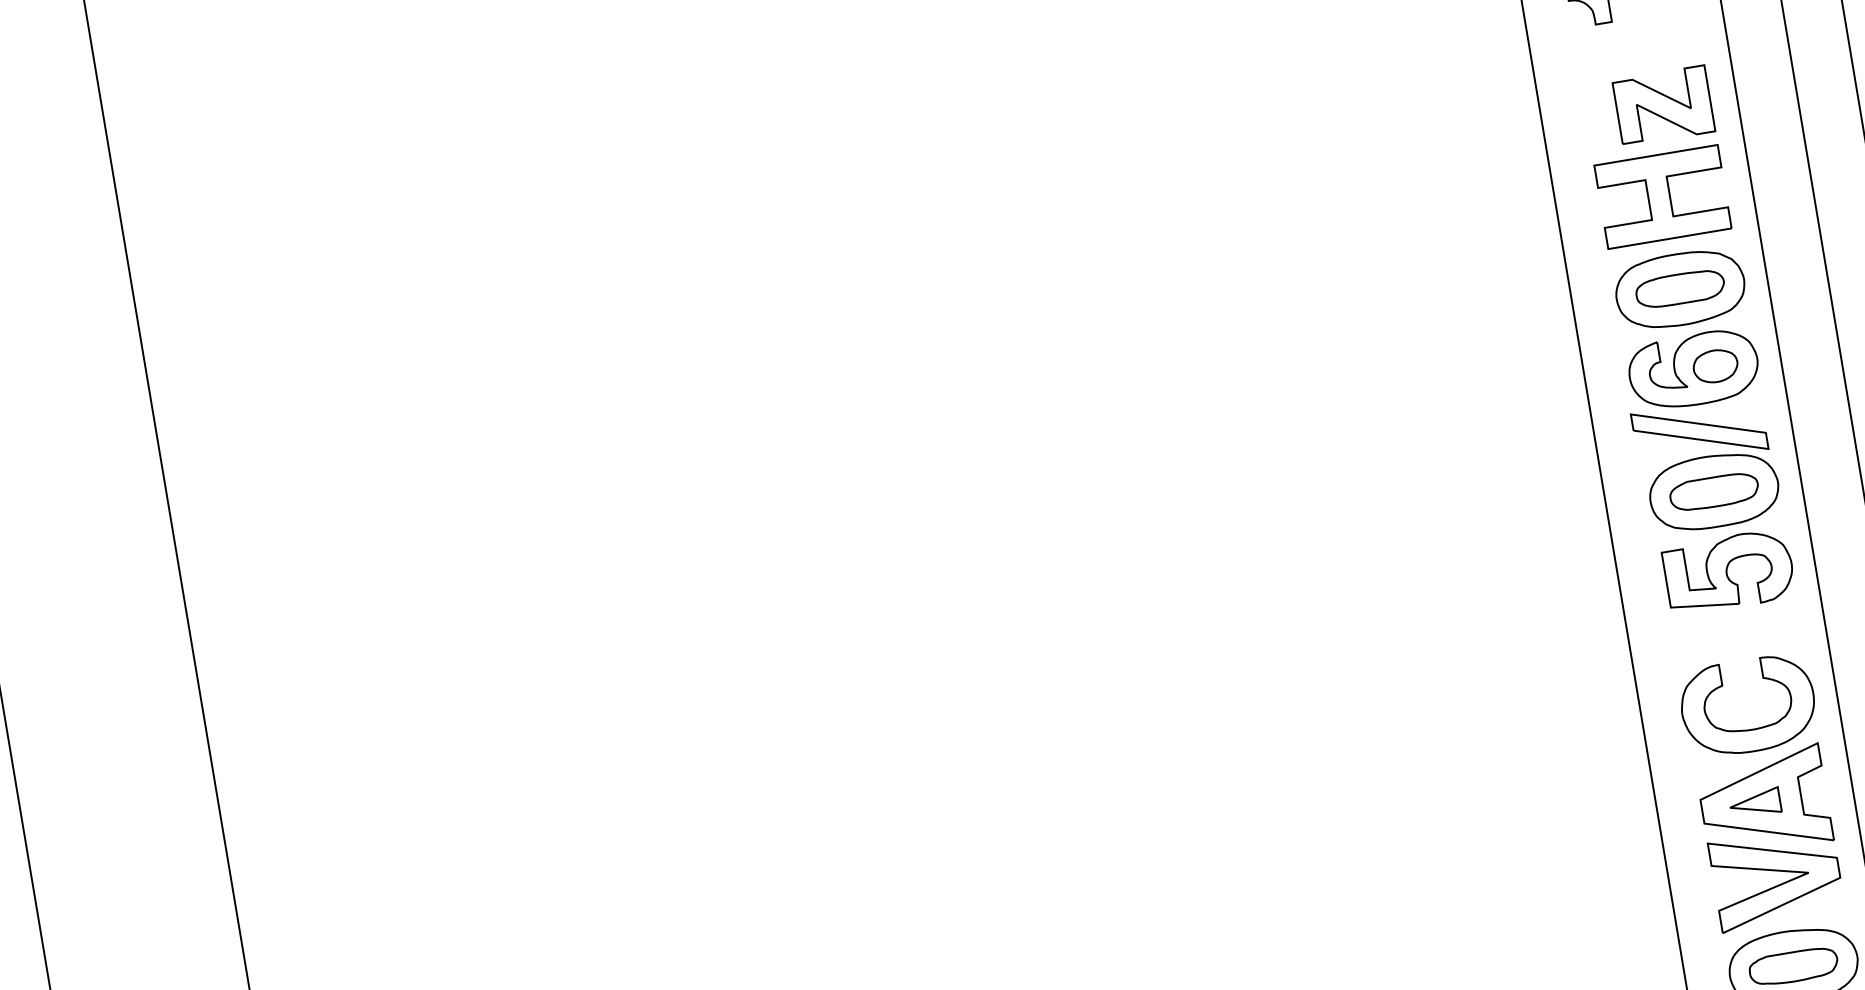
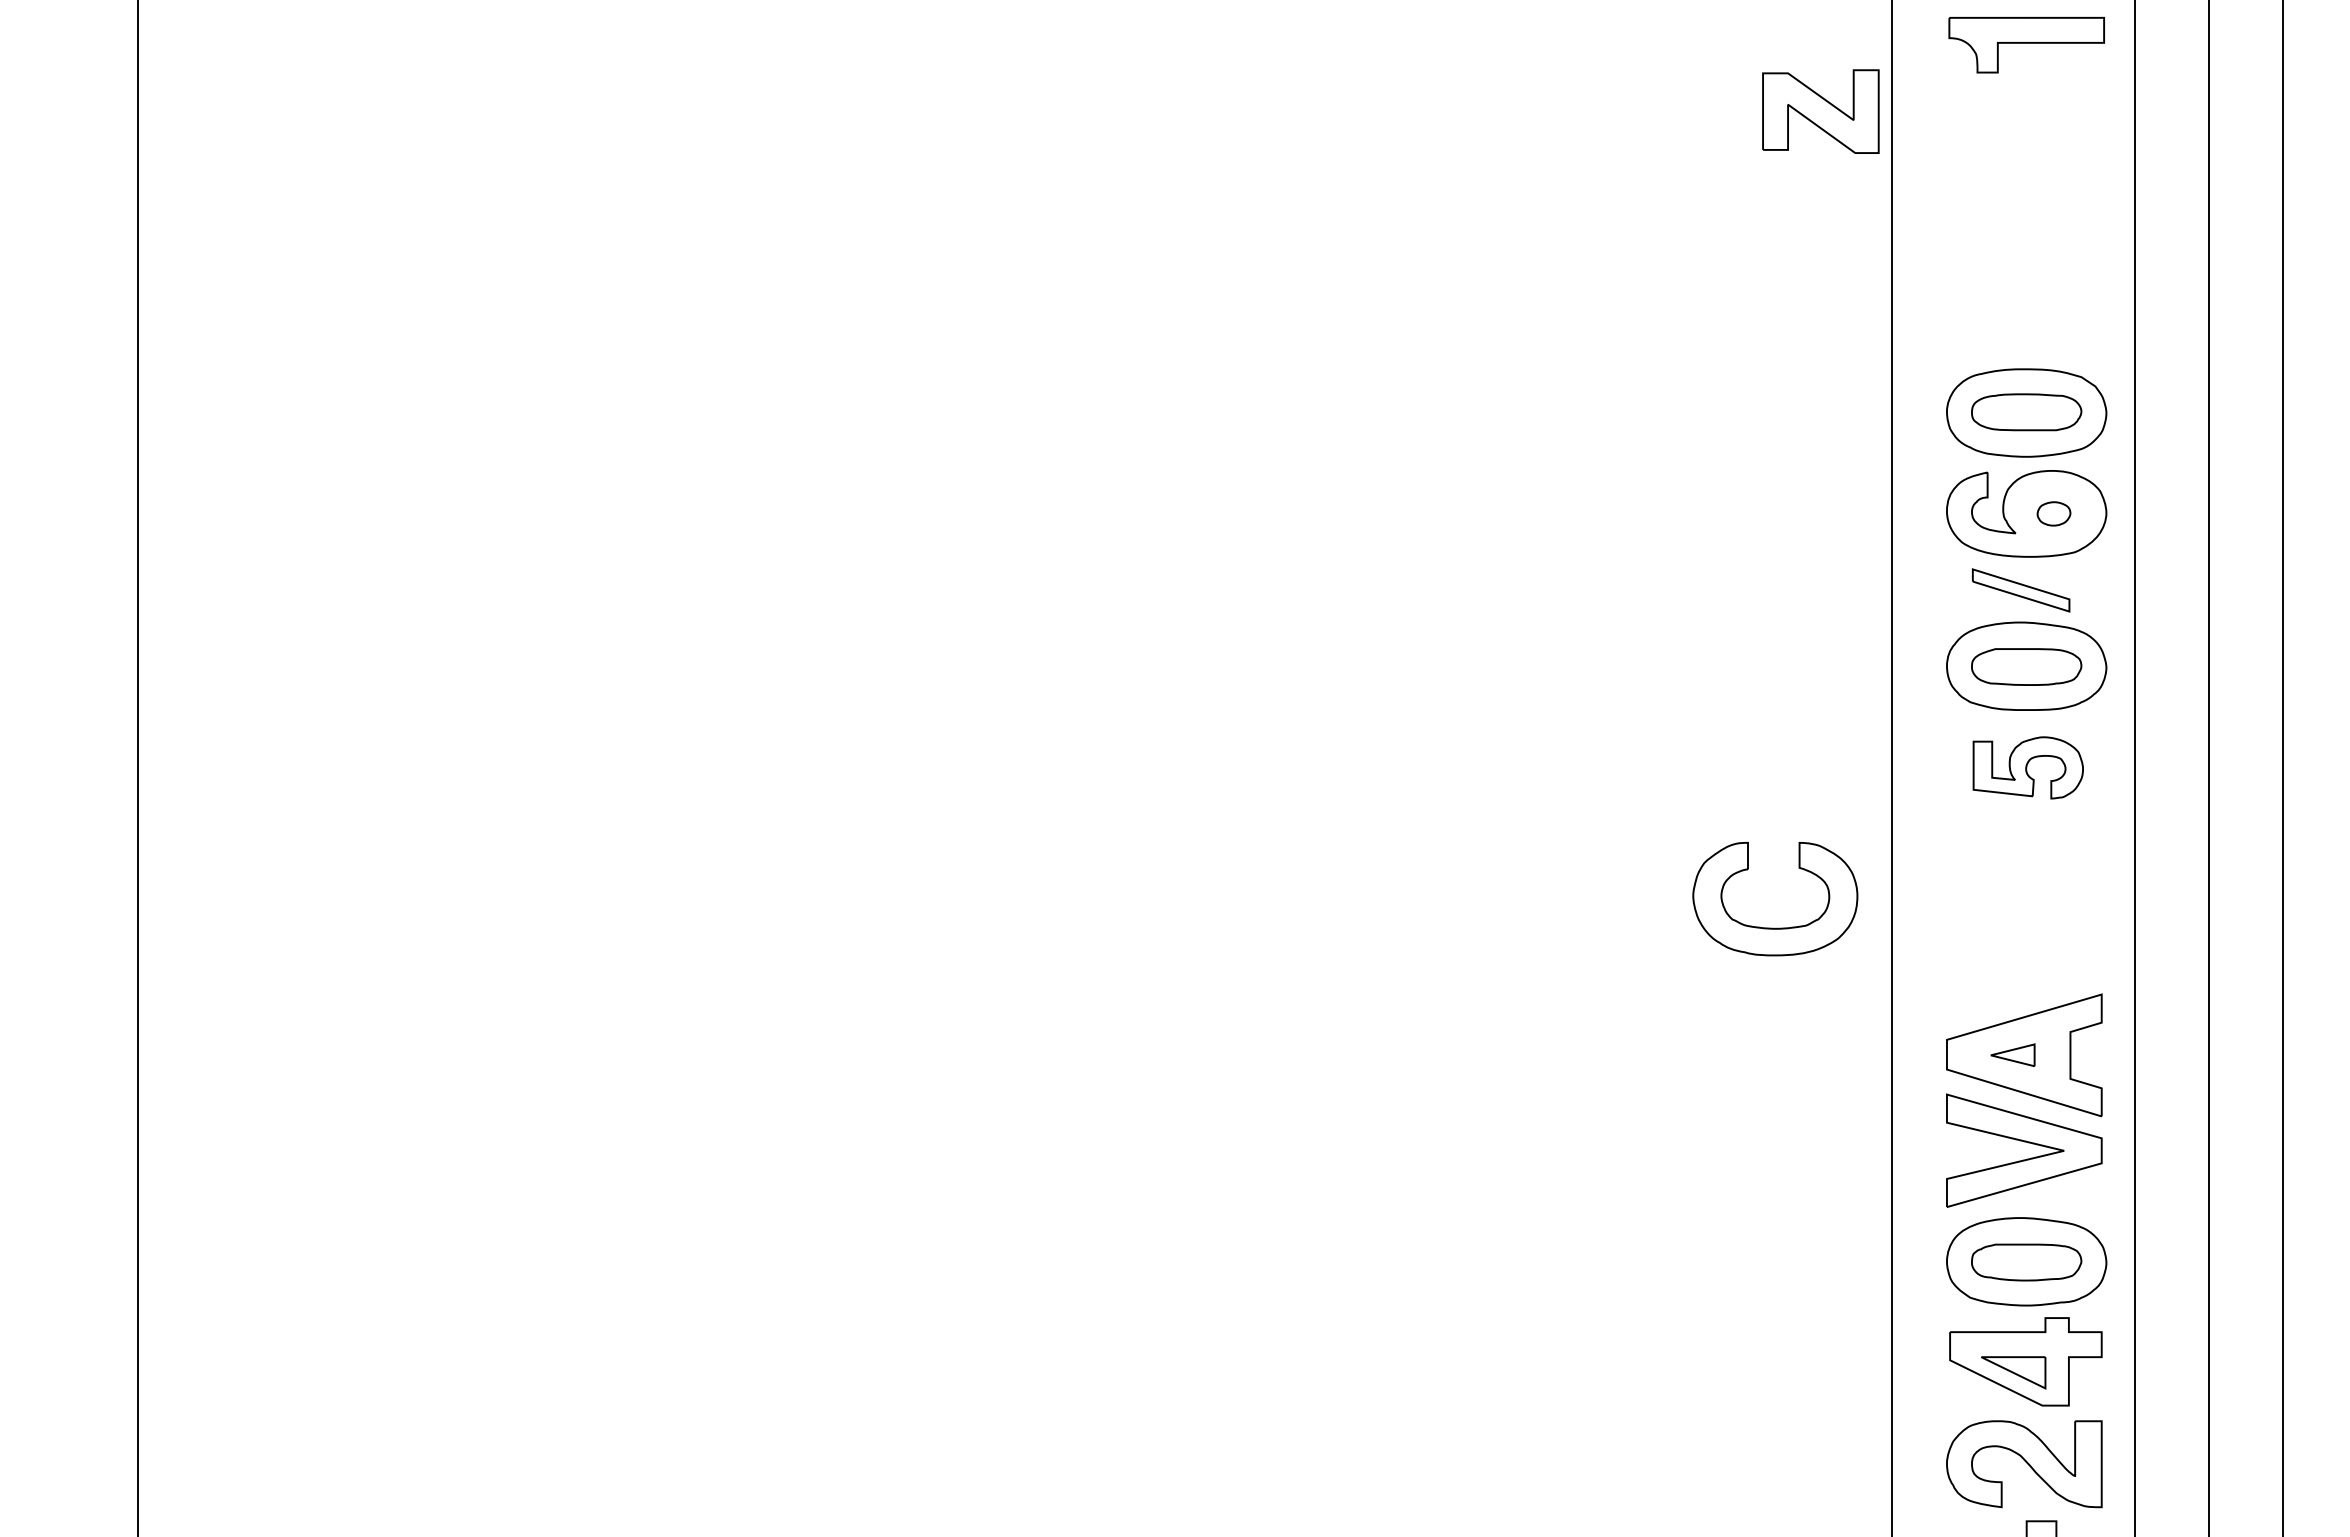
part: (1663, 105) -> (1820, 111), moved
part: (1663, 196) -> (2024, 296), removed
part: (1715, 366) -> (2053, 513), size x0.6
part: (1699, 431) -> (2020, 590), size x0.6
part: (1729, 571) -> (2028, 767), size x0.7
part: (1752, 728) -> (1775, 927), moved
part: (1754, 802) -> (2012, 1054), size x0.7

